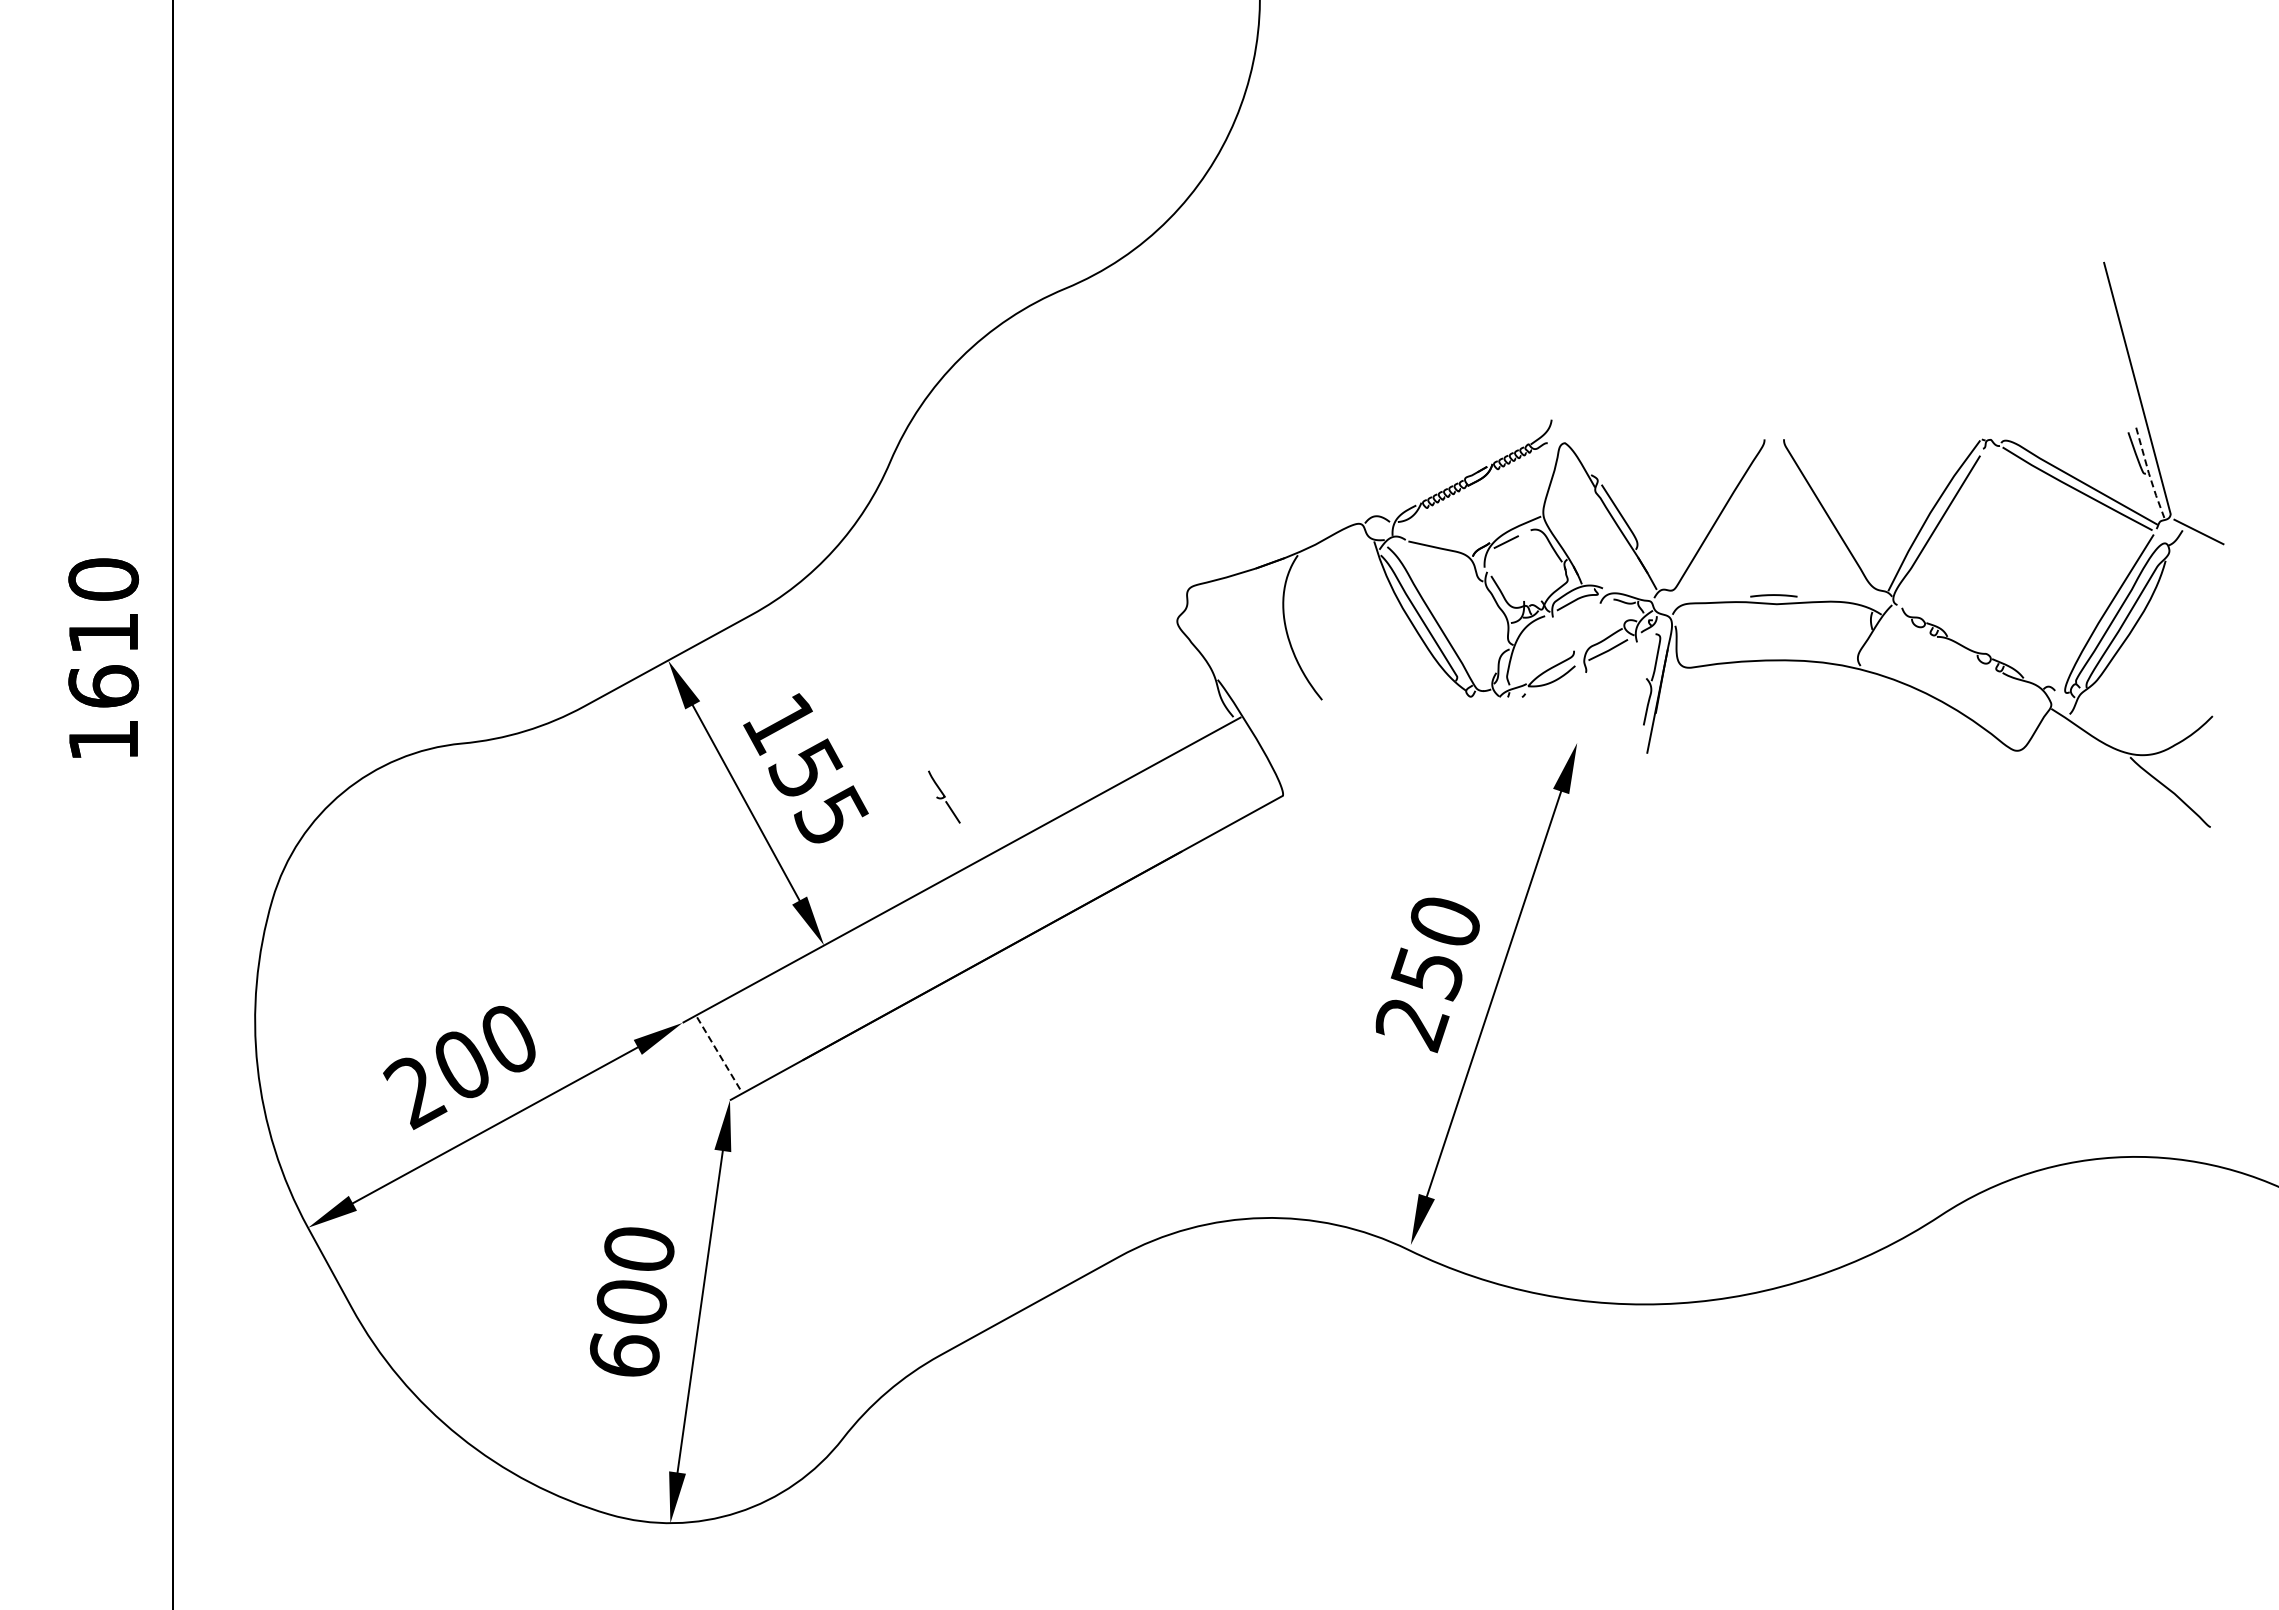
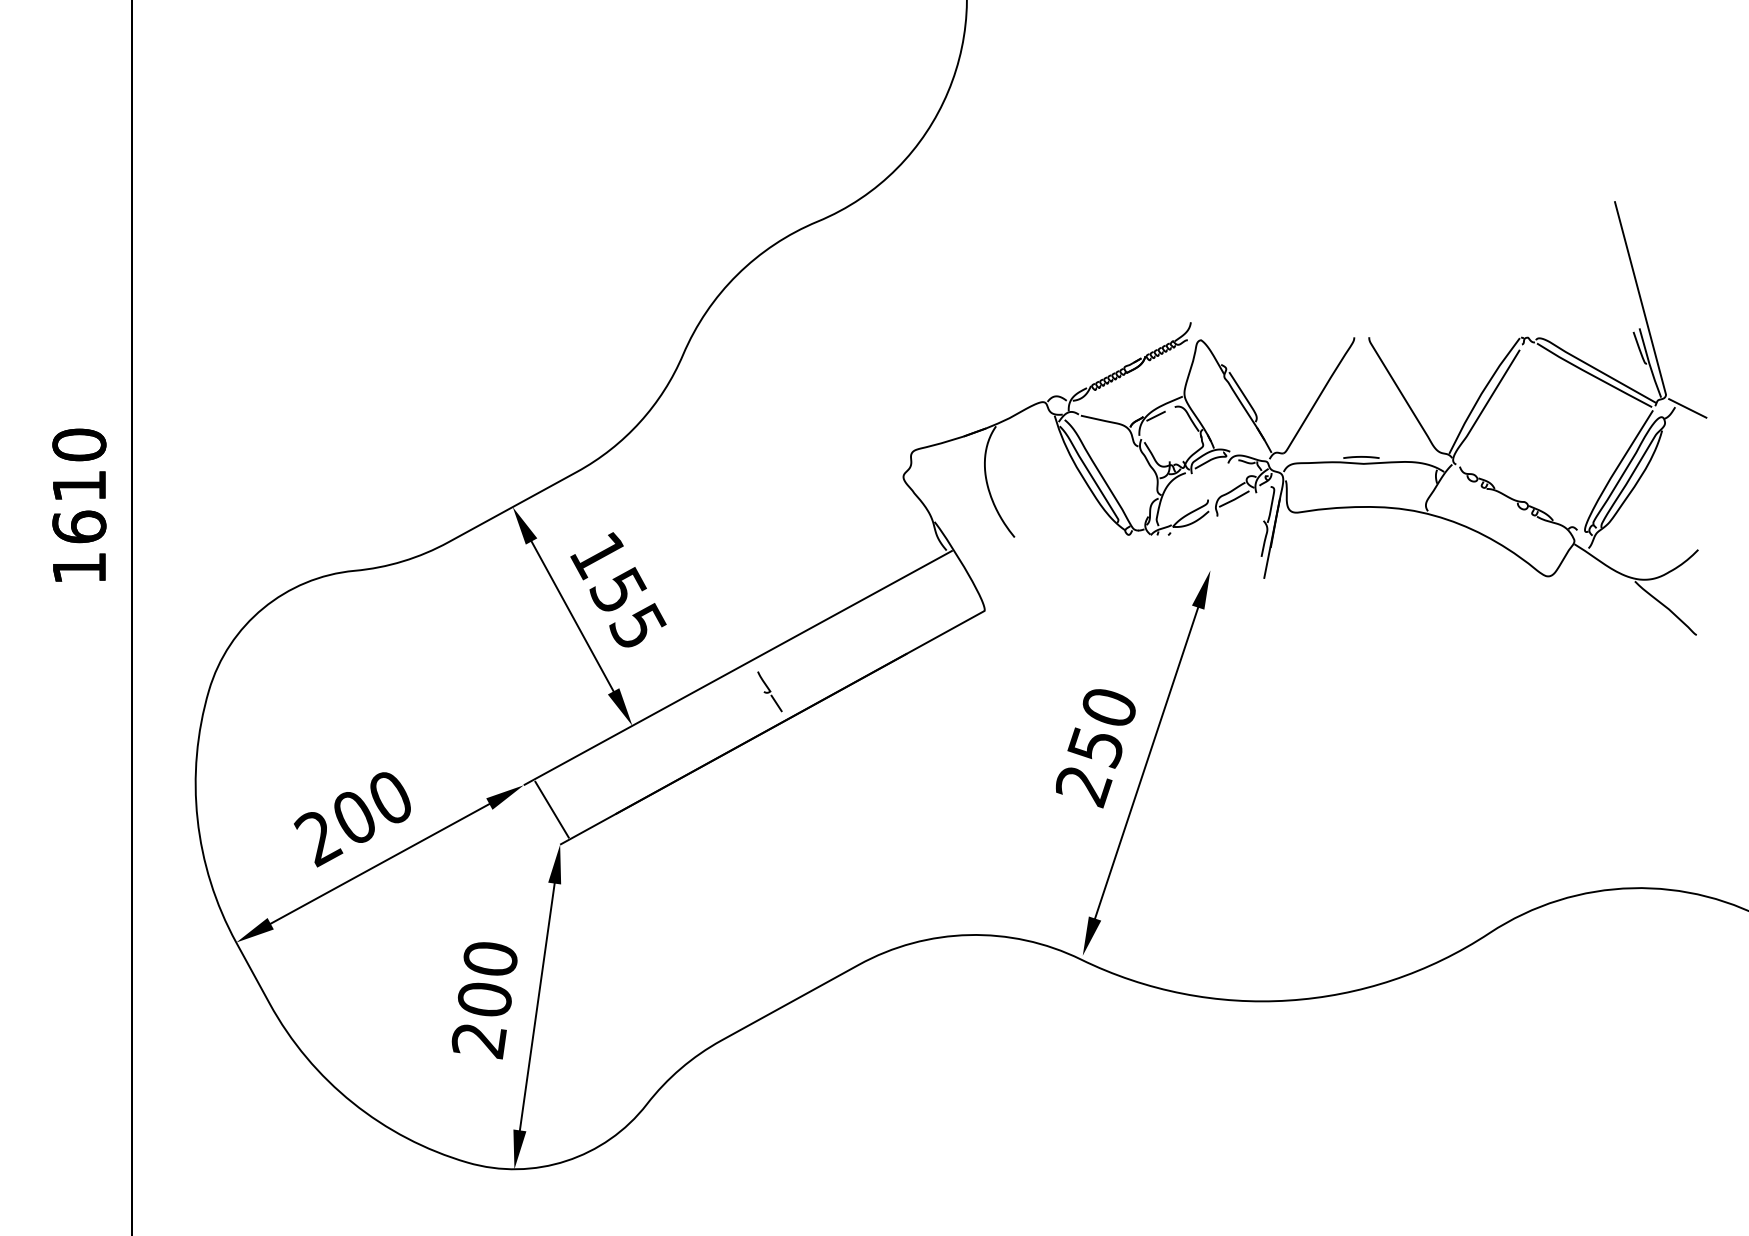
line: (2148, 473) -> (1649, 363), dashed -> solid
part: (944, 796) -> (770, 691), moved
line: (719, 1054) -> (552, 809), dashed -> solid
text: (624, 1356) -> (479, 1041), 600 -> 200

